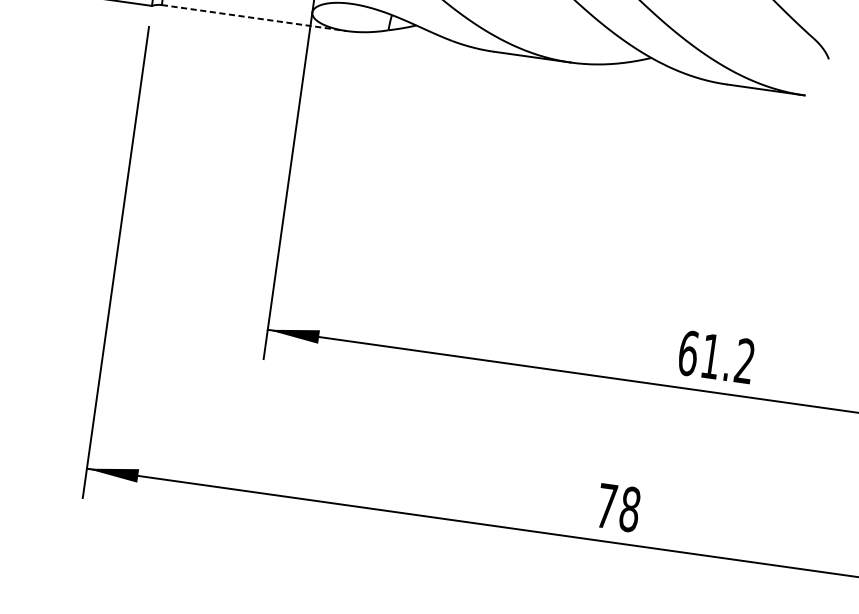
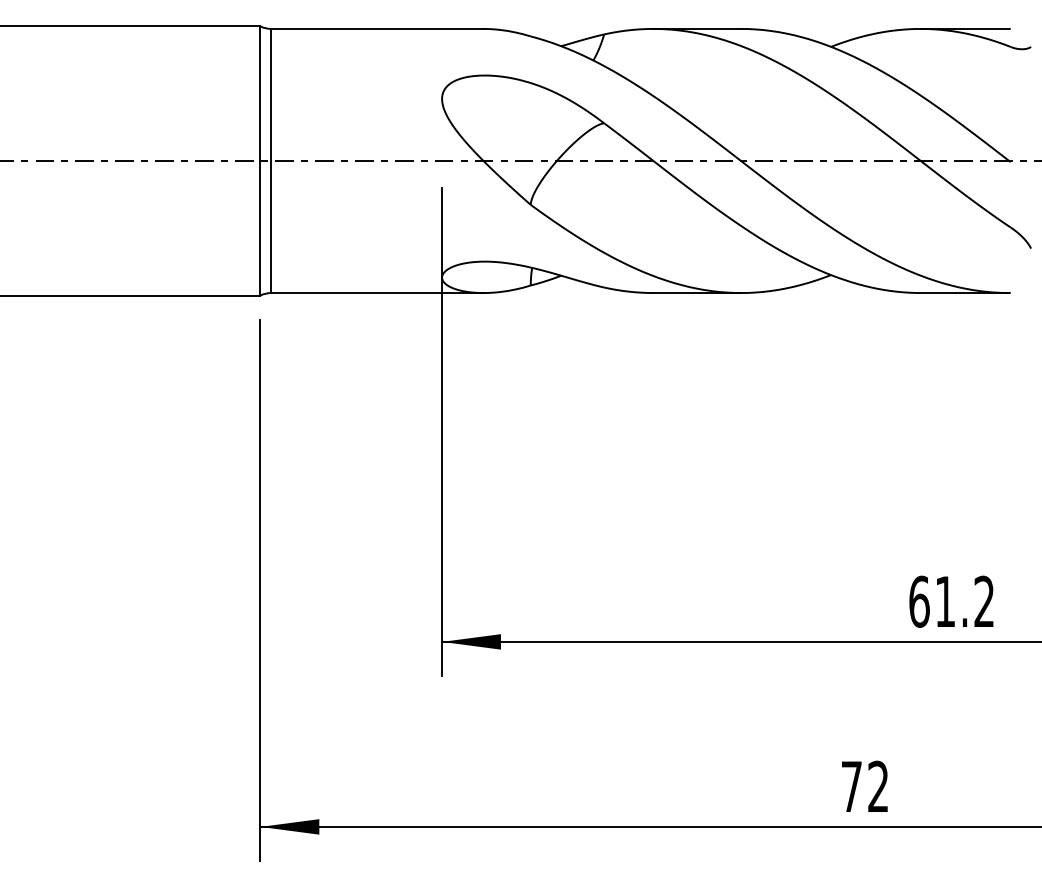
line: (255, 18) -> (378, 293), dashed -> solid
text: (630, 509) -> (878, 786), 78 -> 72

